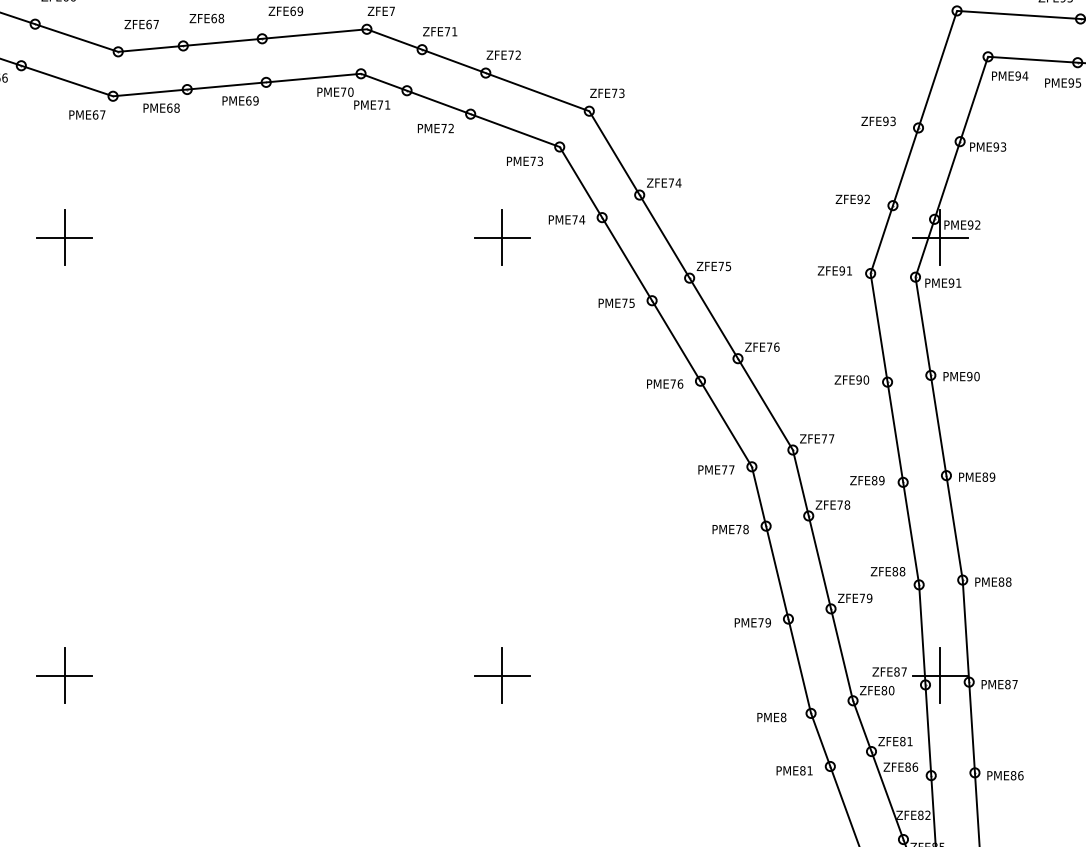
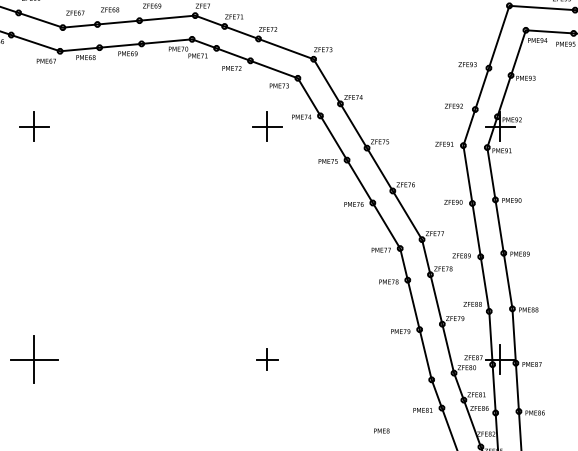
part: (64, 675) -> (34, 359), size x1.6
part: (502, 675) -> (267, 359), size x0.7
text: (771, 716) -> (381, 430), moved

